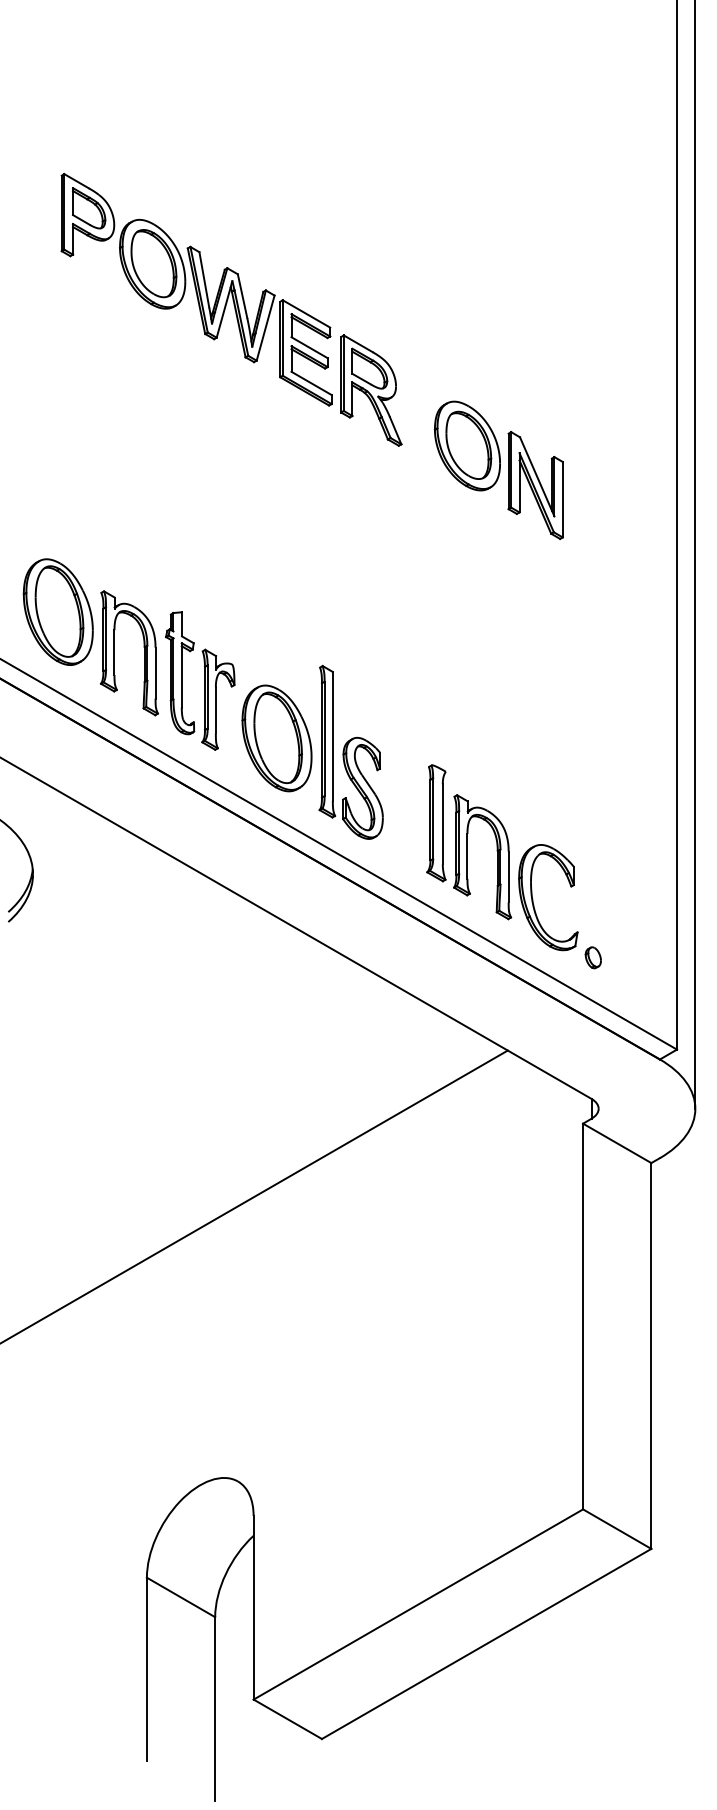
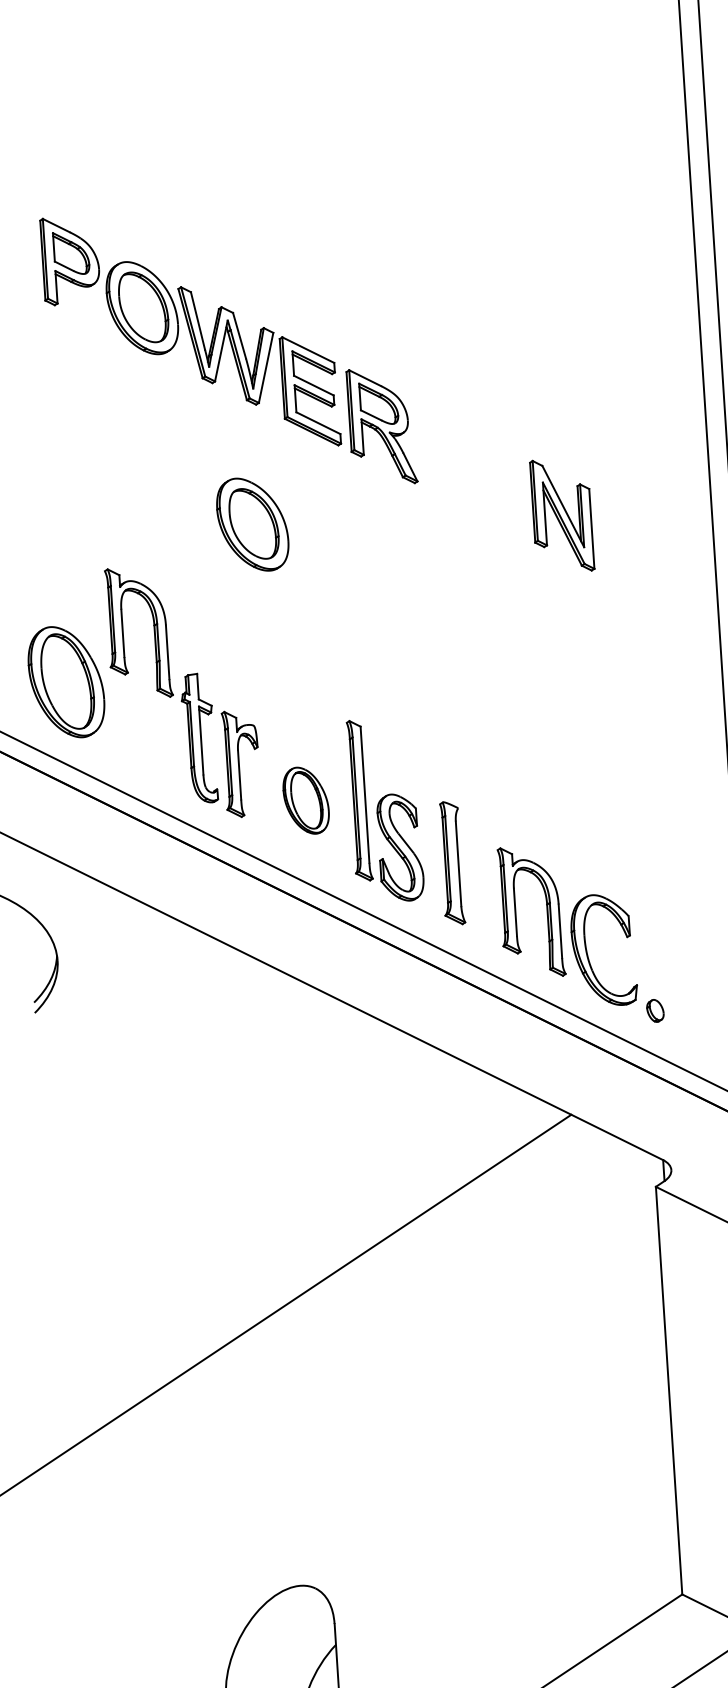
part: (466, 445) -> (251, 524), moved
part: (114, 653) -> (122, 634), moved
part: (276, 738) -> (305, 800), size x0.6
part: (436, 823) -> (451, 863), moved

